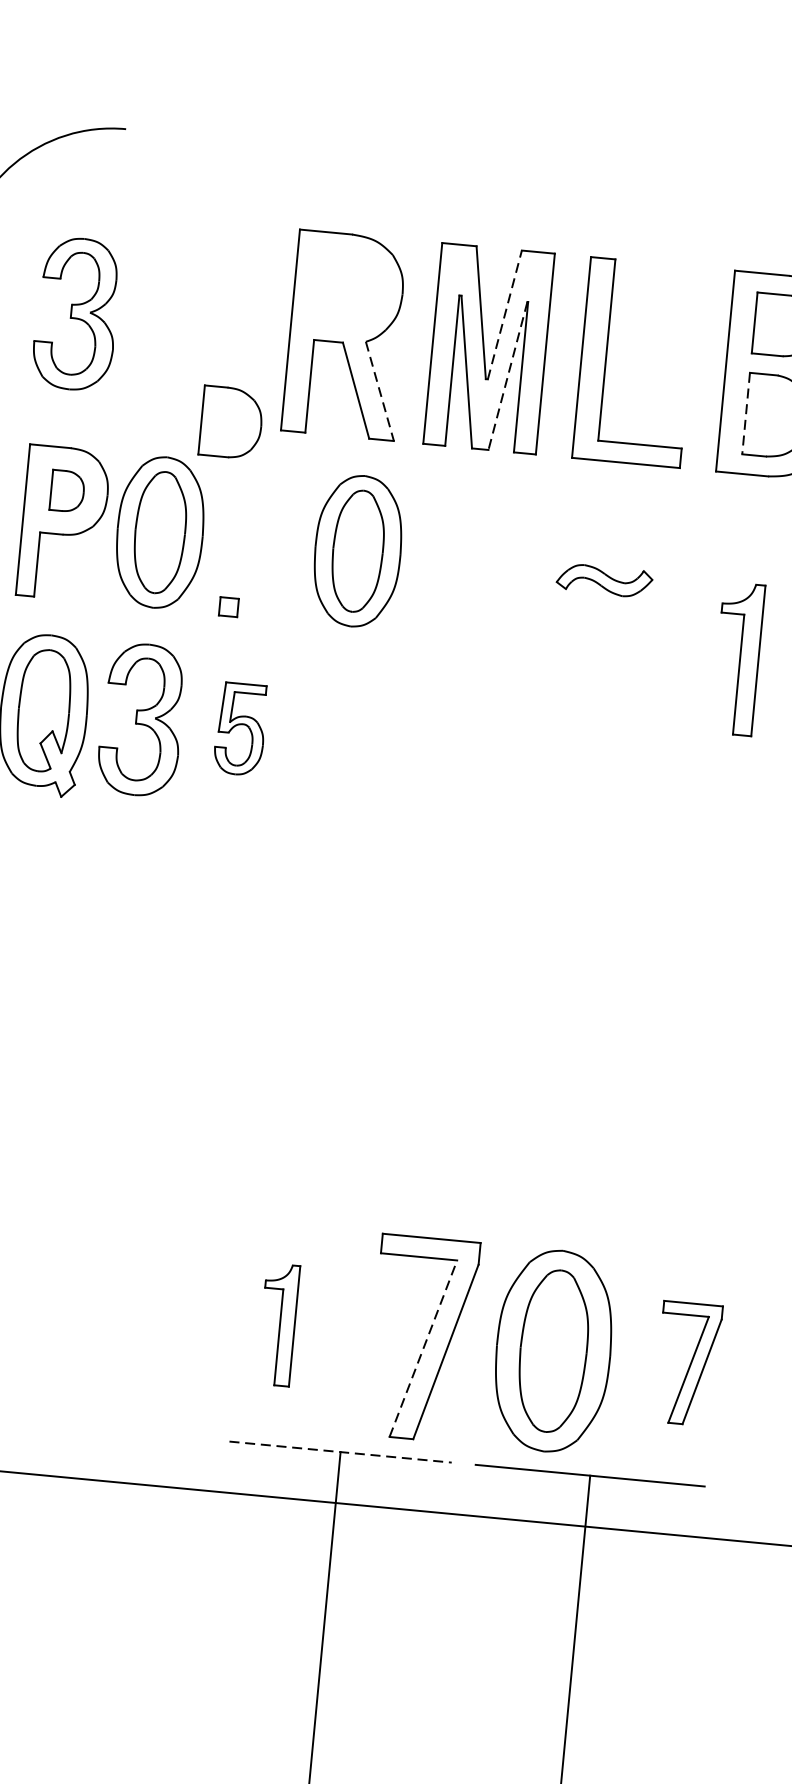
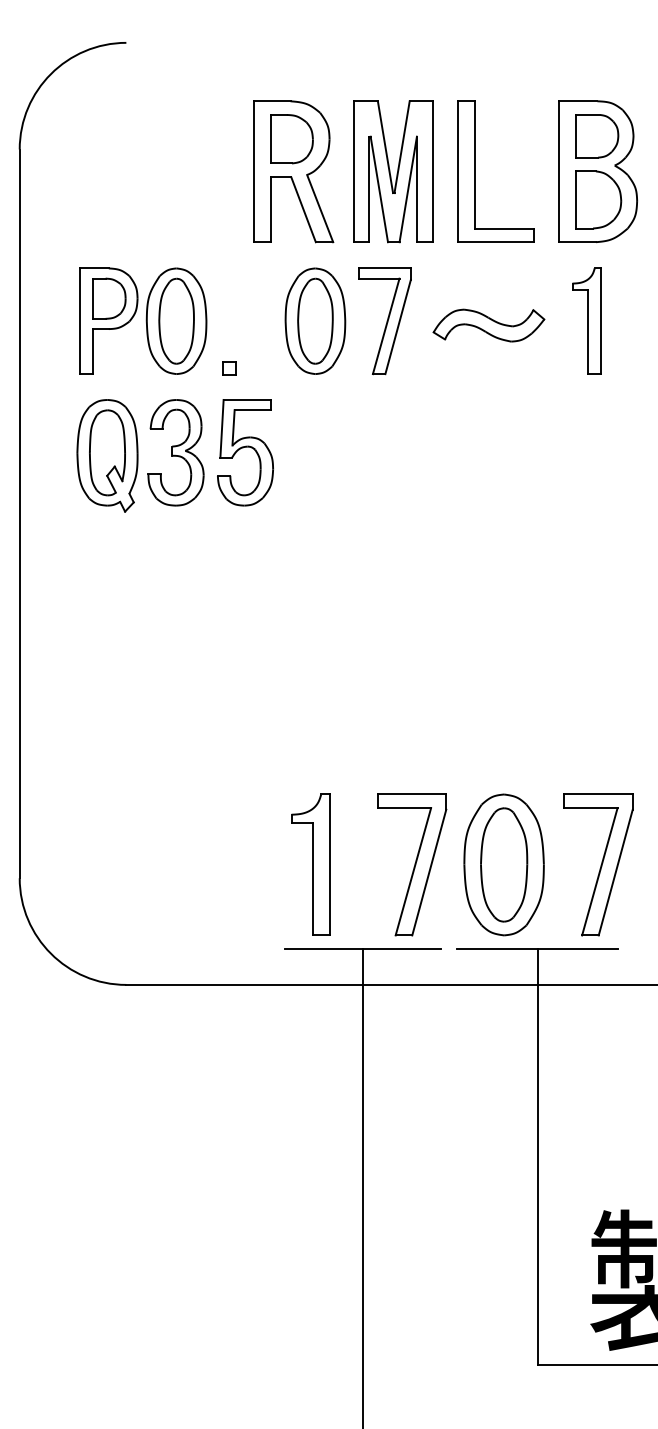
part: (75, 313) -> (103, 174), removed
line: (505, 315) -> (402, 147), dashed -> solid
line: (508, 376) -> (408, 189), dashed -> solid
line: (380, 392) -> (320, 209), dashed -> solid
line: (746, 412) -> (576, 199), dashed -> solid
part: (230, 423) -> (291, 139), moved
part: (67, 491) -> (109, 298), size x1.43
part: (456, 560) -> (384, 321), added
part: (603, 580) -> (488, 325), size x1.67
part: (737, 657) -> (586, 320), moved
part: (240, 728) -> (245, 452), size x1.67
part: (277, 1324) -> (310, 864), size x1.67
line: (423, 1348) -> (413, 871), dashed -> solid
part: (688, 1363) -> (598, 864), size x1.67
line: (341, 1452) -> (363, 949), dashed -> solid

